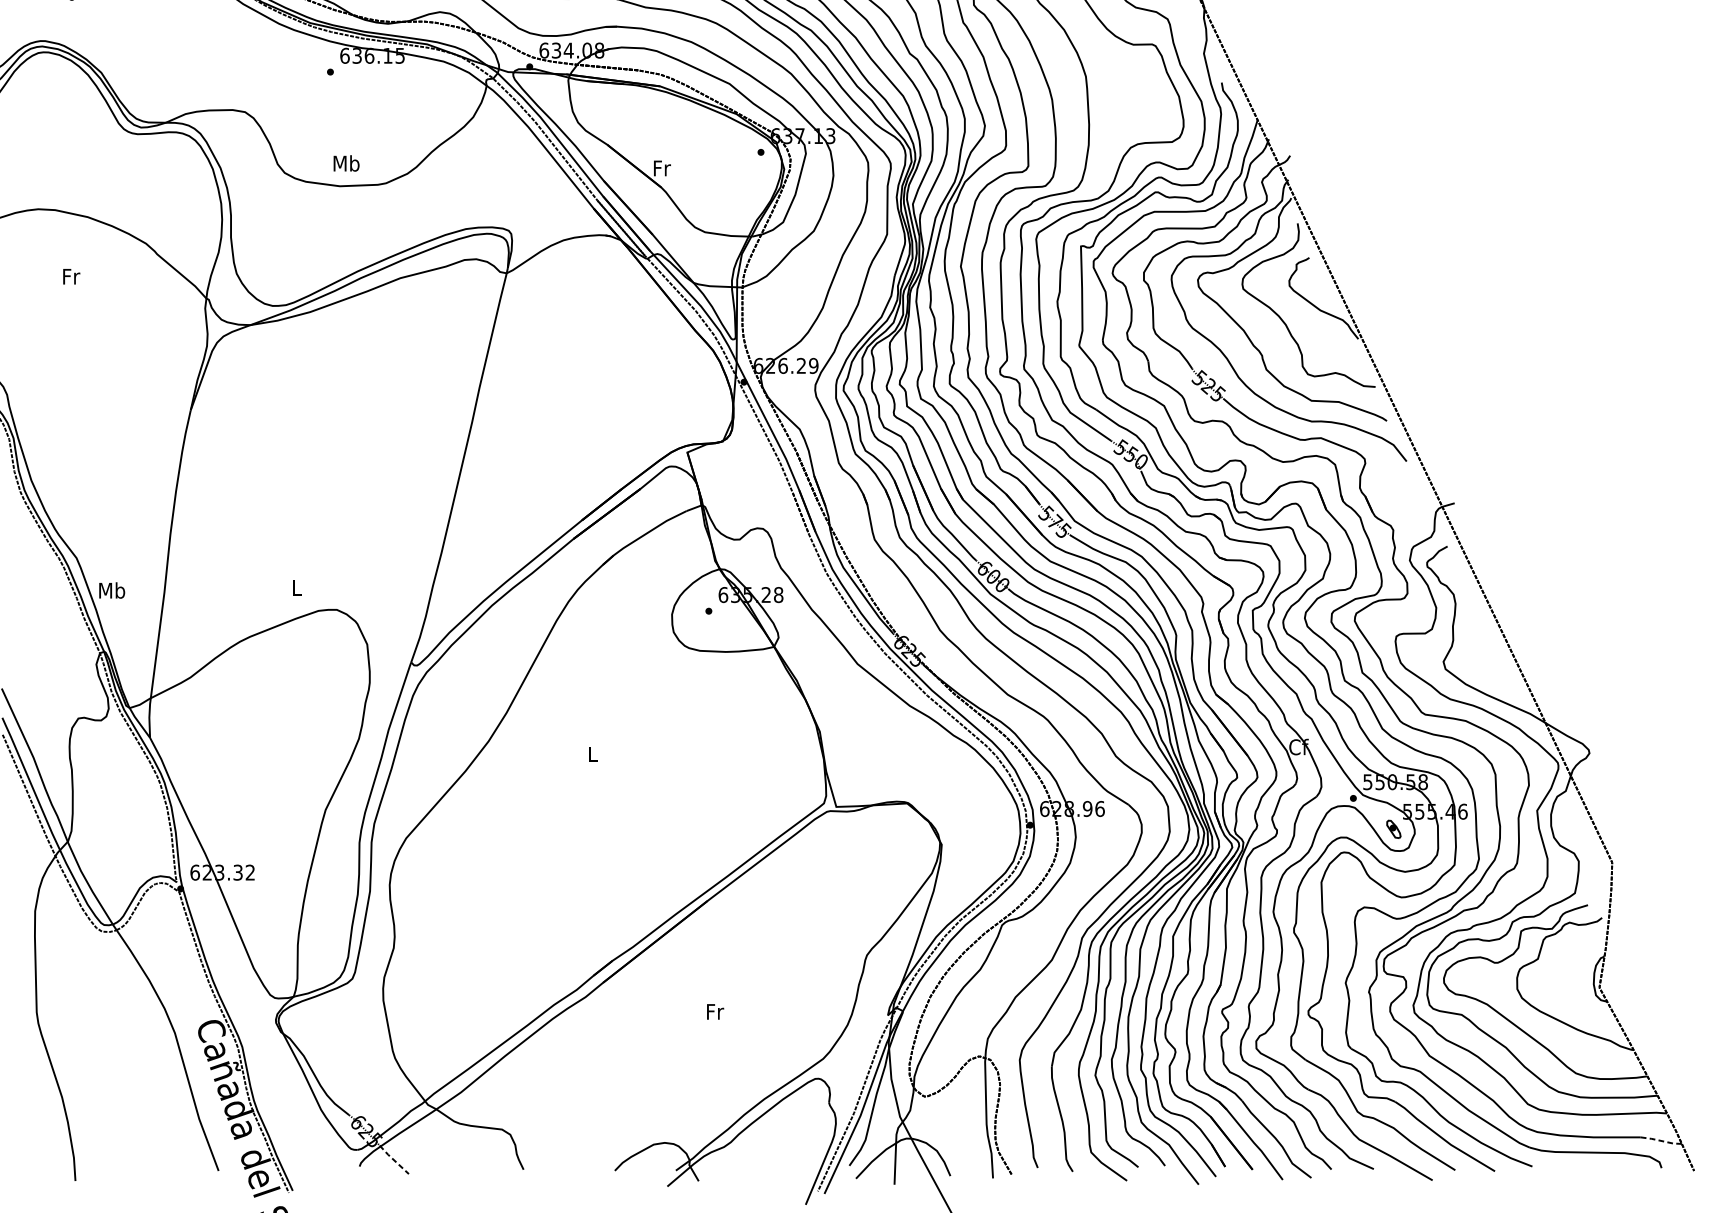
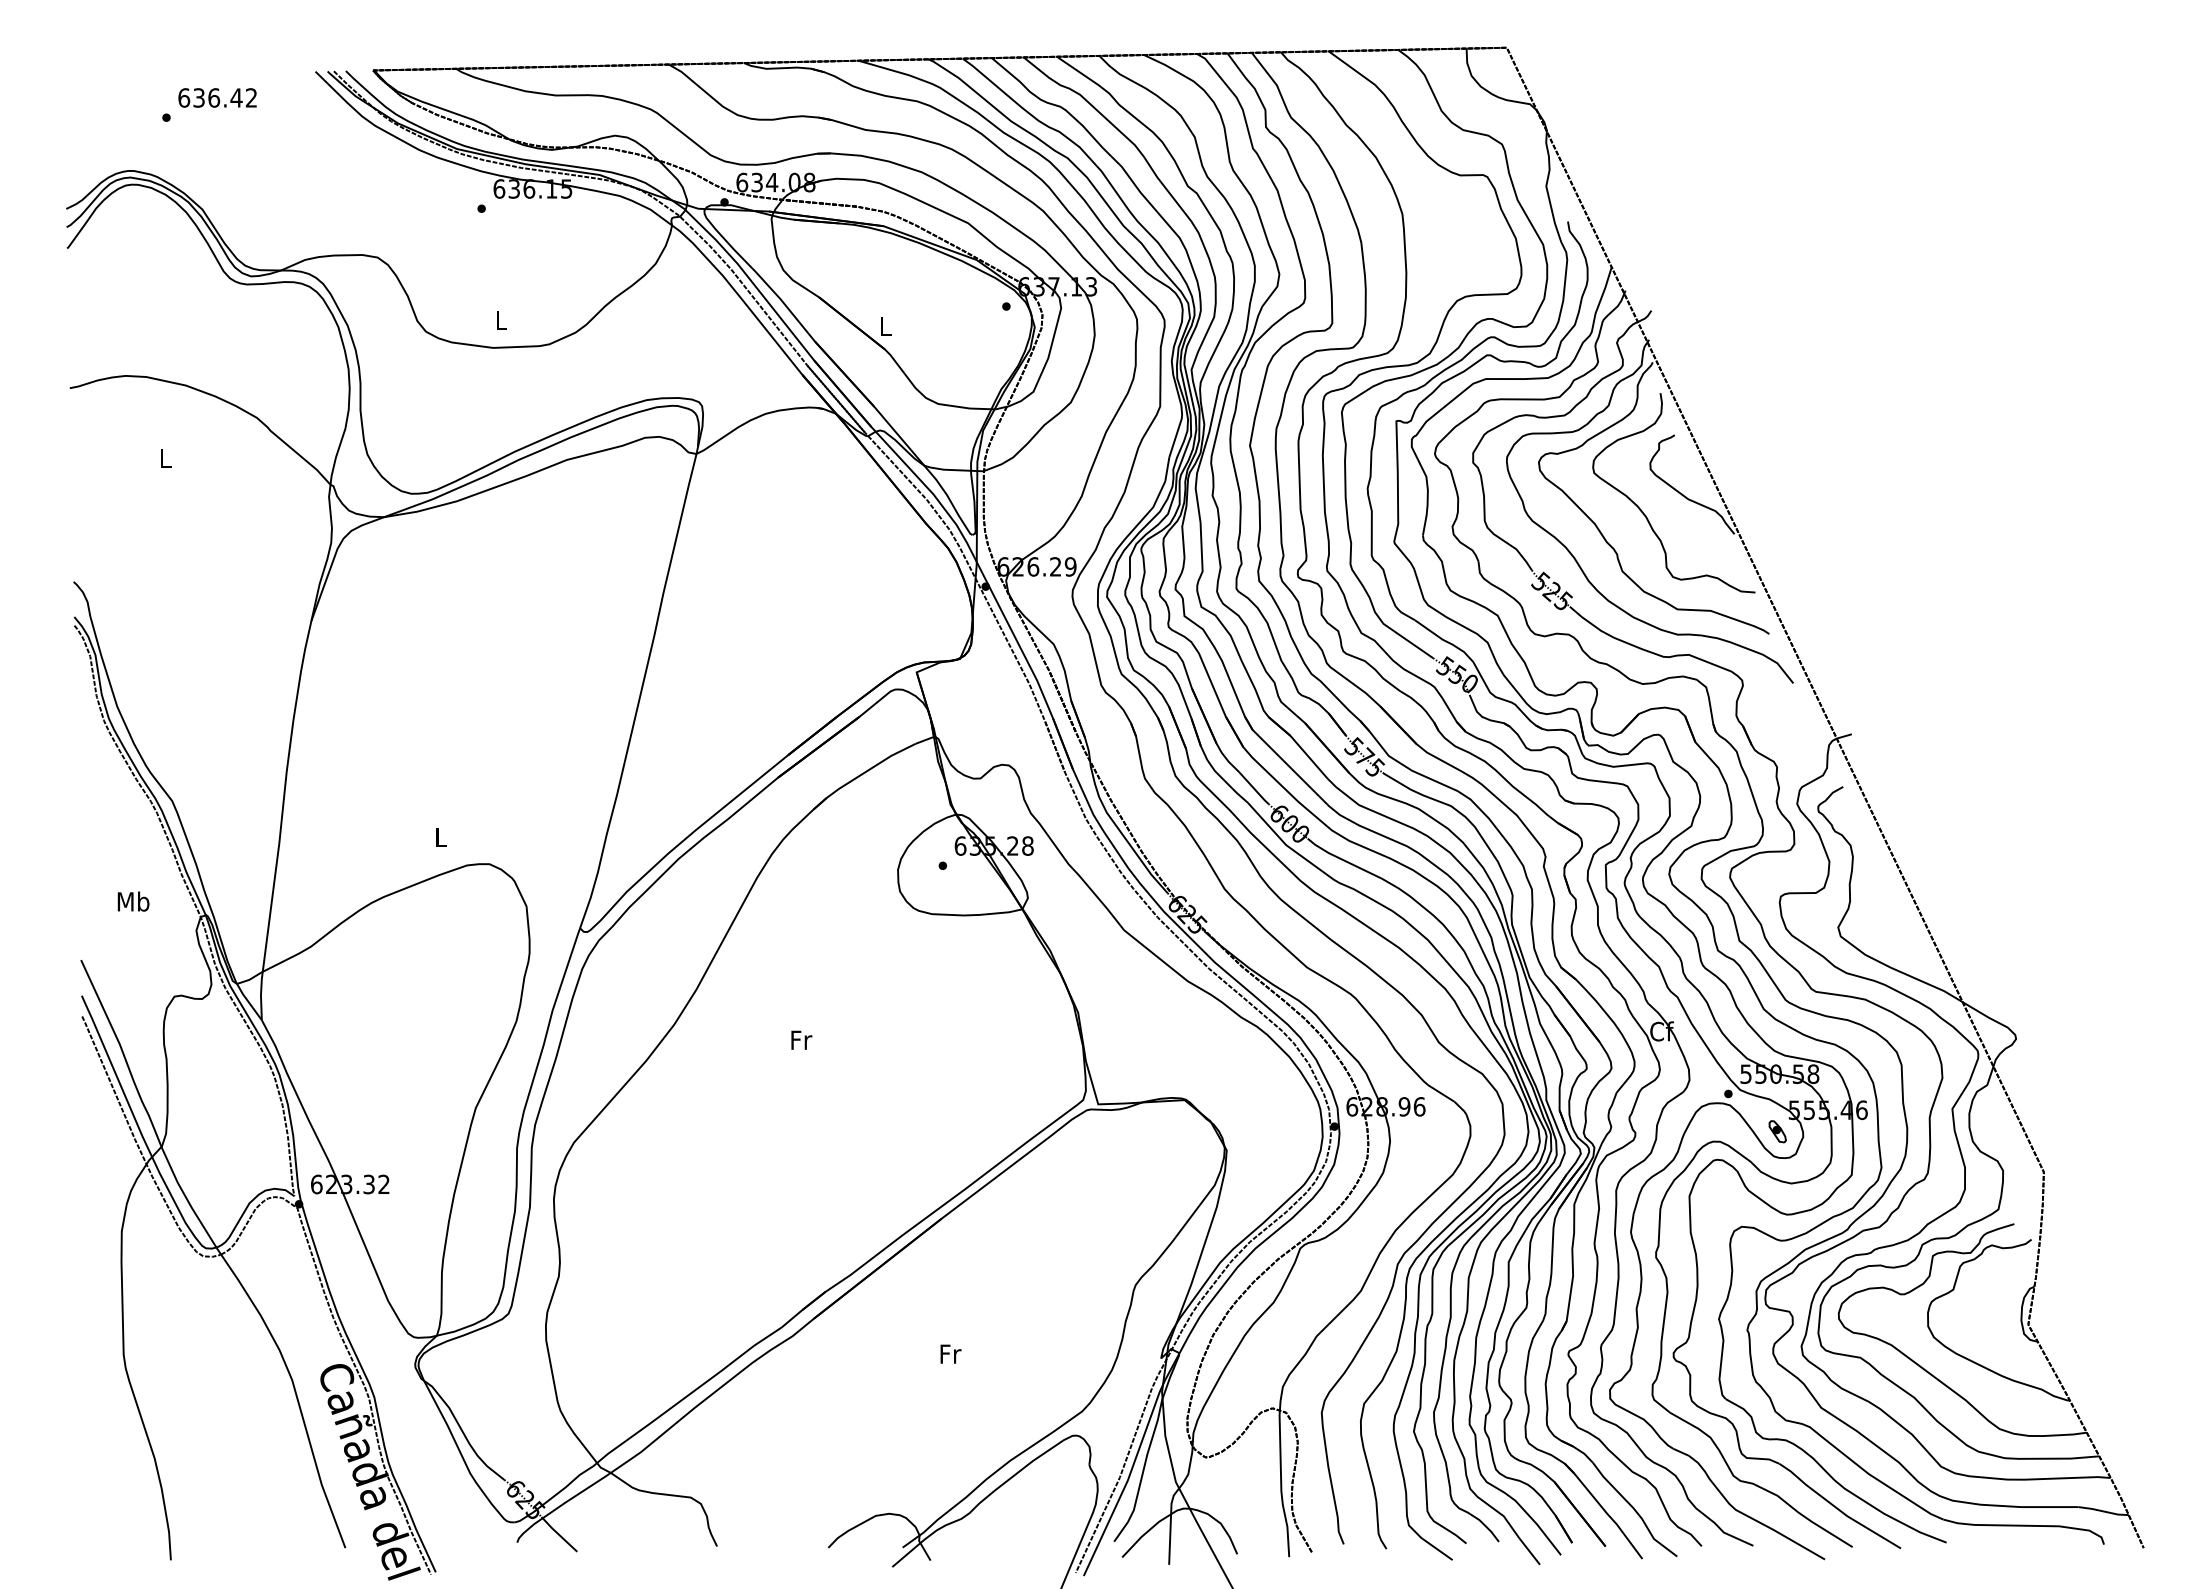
text: (346, 163) -> (501, 320), Mb -> L
text: (661, 167) -> (885, 325), Fr -> L
text: (71, 276) -> (166, 457), Fr -> L
text: (112, 590) -> (133, 901), moved
text: (592, 753) -> (801, 1039), L -> Fr
line: (1661, 1140) -> (2103, 1511), dashed -> solid
line: (393, 1159) -> (558, 1534), dashed -> solid

